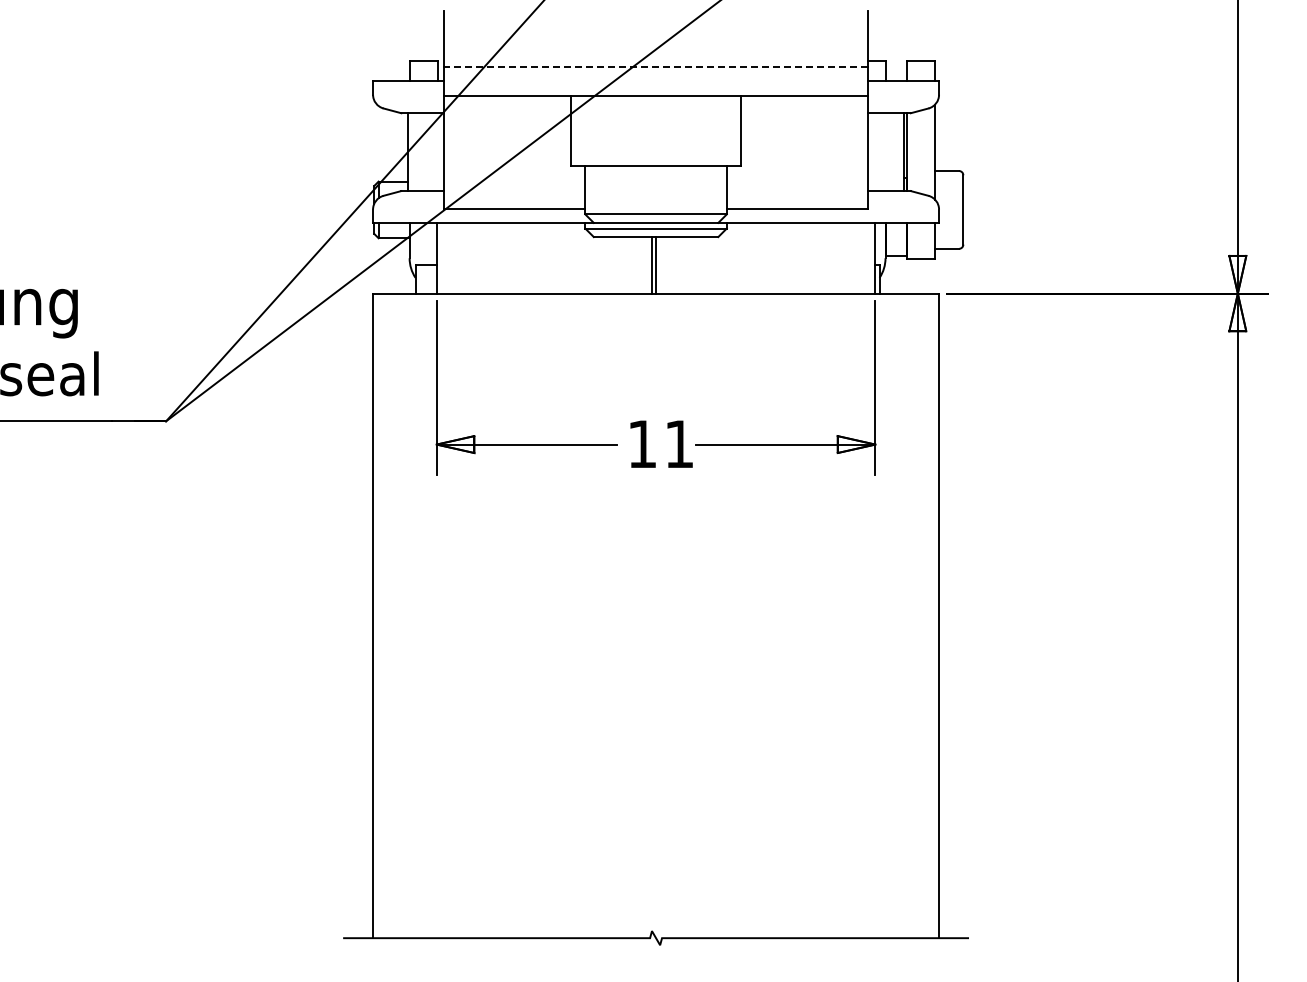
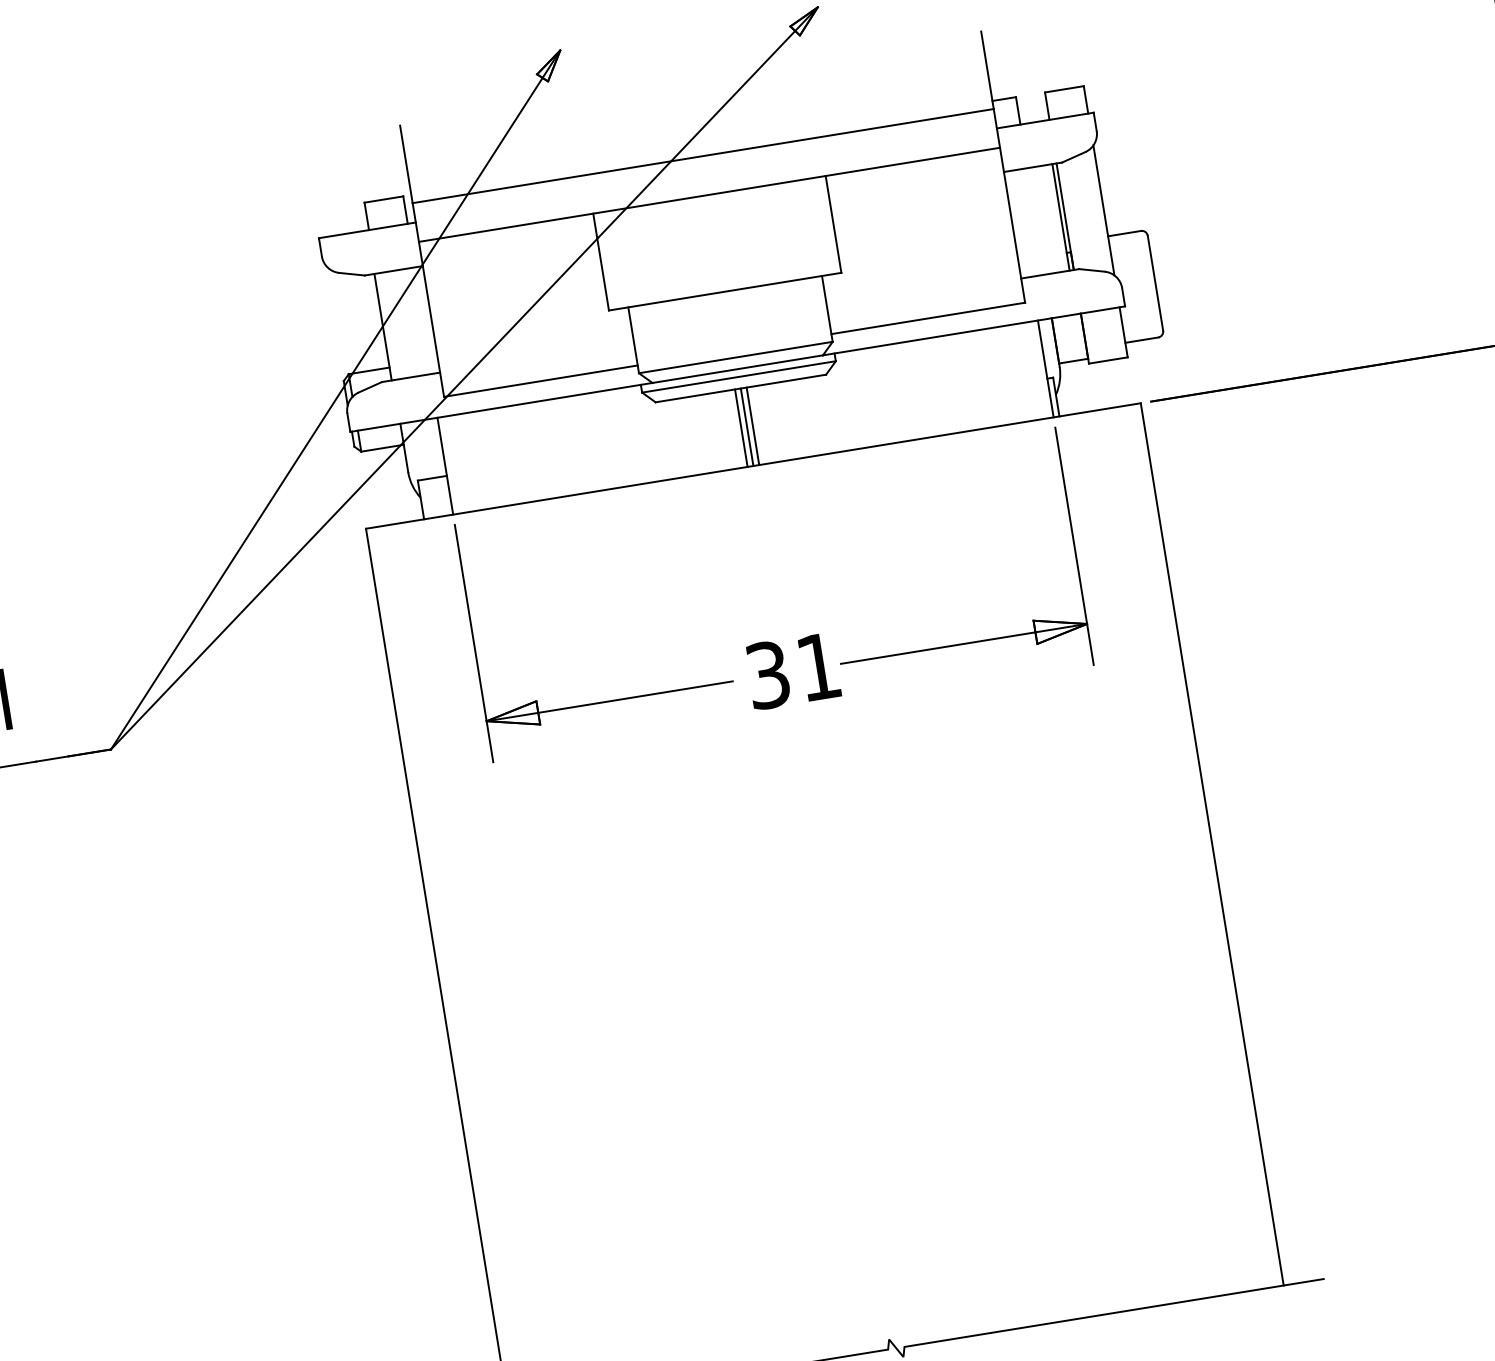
line: (655, 67) -> (702, 156), dashed -> solid
line: (660, 265) -> (753, 426), added
text: (642, 443) -> (768, 674), 11 -> 31

